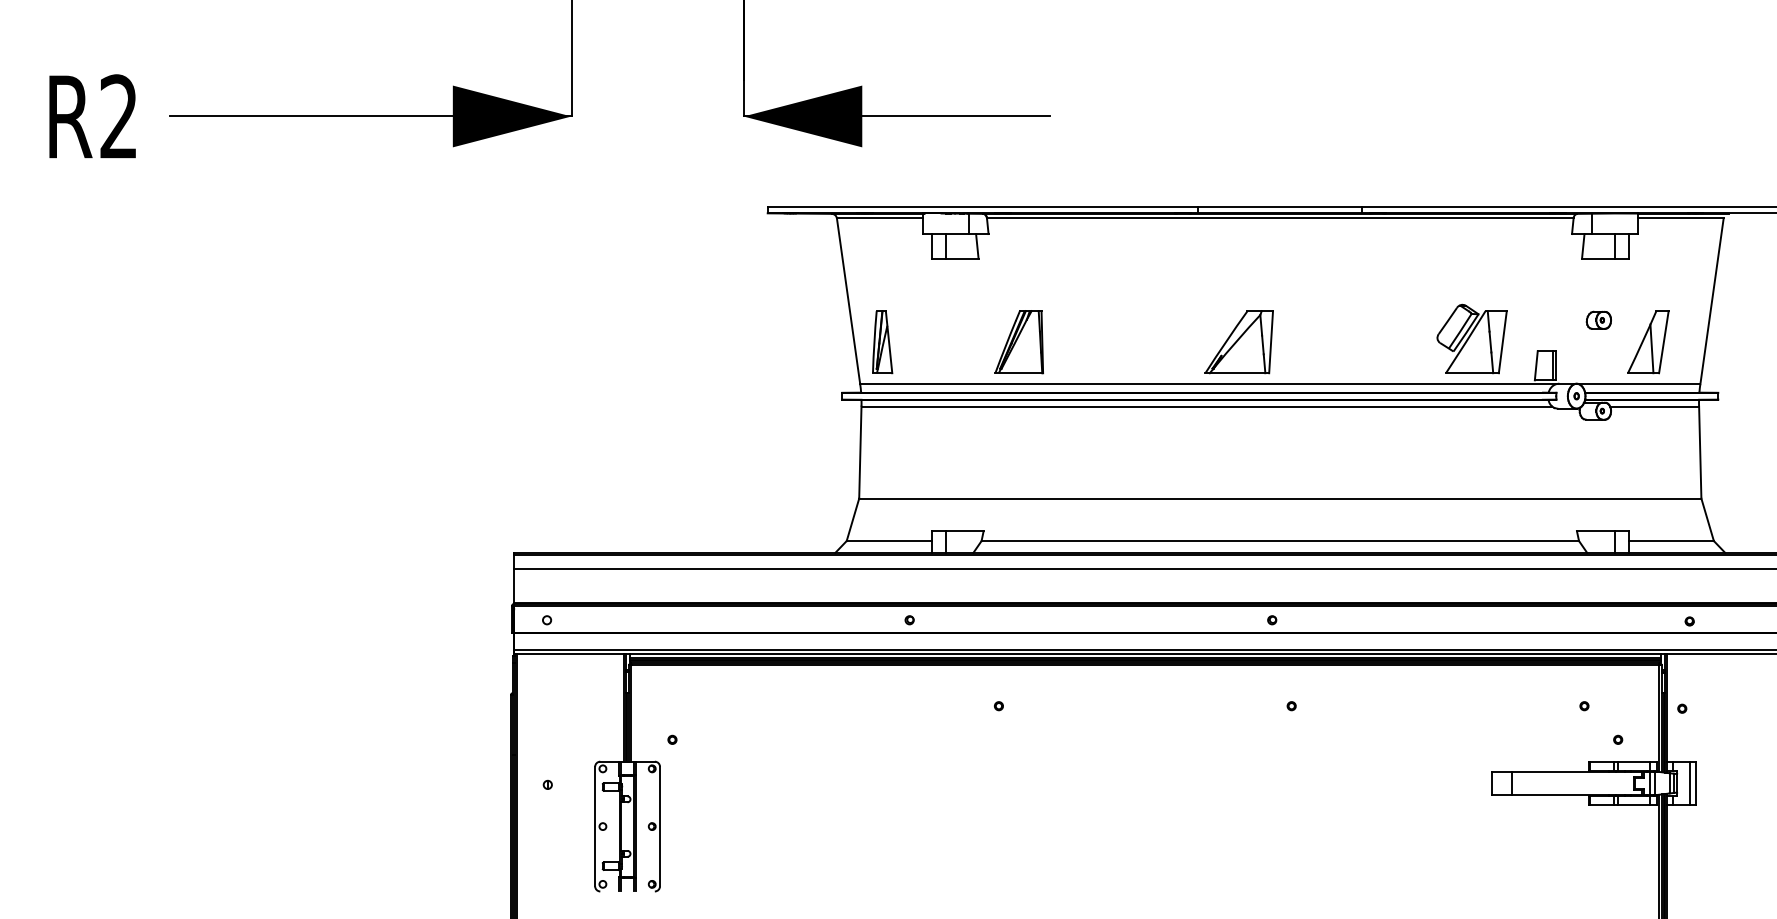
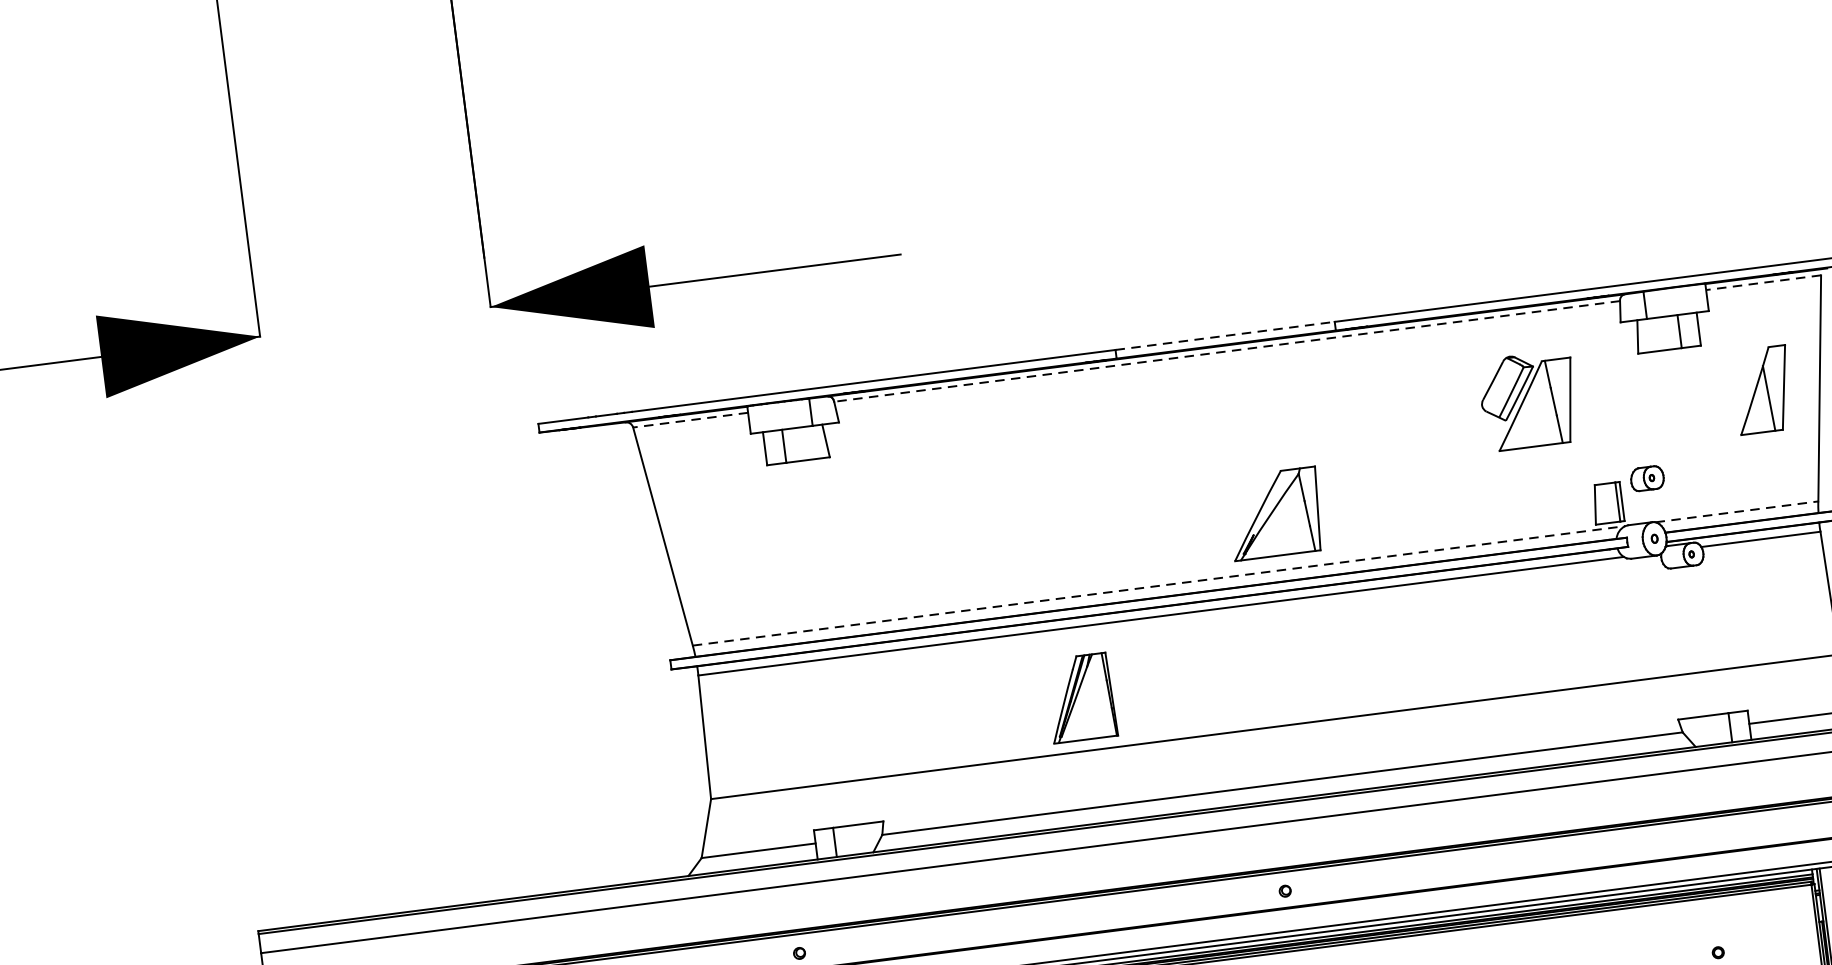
line: (1280, 206) -> (1225, 335), solid -> dashed
line: (879, 218) -> (690, 420), solid -> dashed
line: (1279, 218) -> (1226, 351), solid -> dashed
line: (1680, 218) -> (1763, 282), solid -> dashed
part: (1598, 319) -> (1646, 477), moved
part: (1471, 338) -> (1527, 400), moved
part: (882, 342) -> (715, 585), removed
part: (1018, 342) -> (1079, 698), moved
part: (1238, 342) -> (1274, 514), moved
part: (1648, 342) -> (1763, 390), moved
line: (1208, 384) -> (1159, 586), solid -> dashed
line: (1639, 384) -> (1736, 512), solid -> dashed

